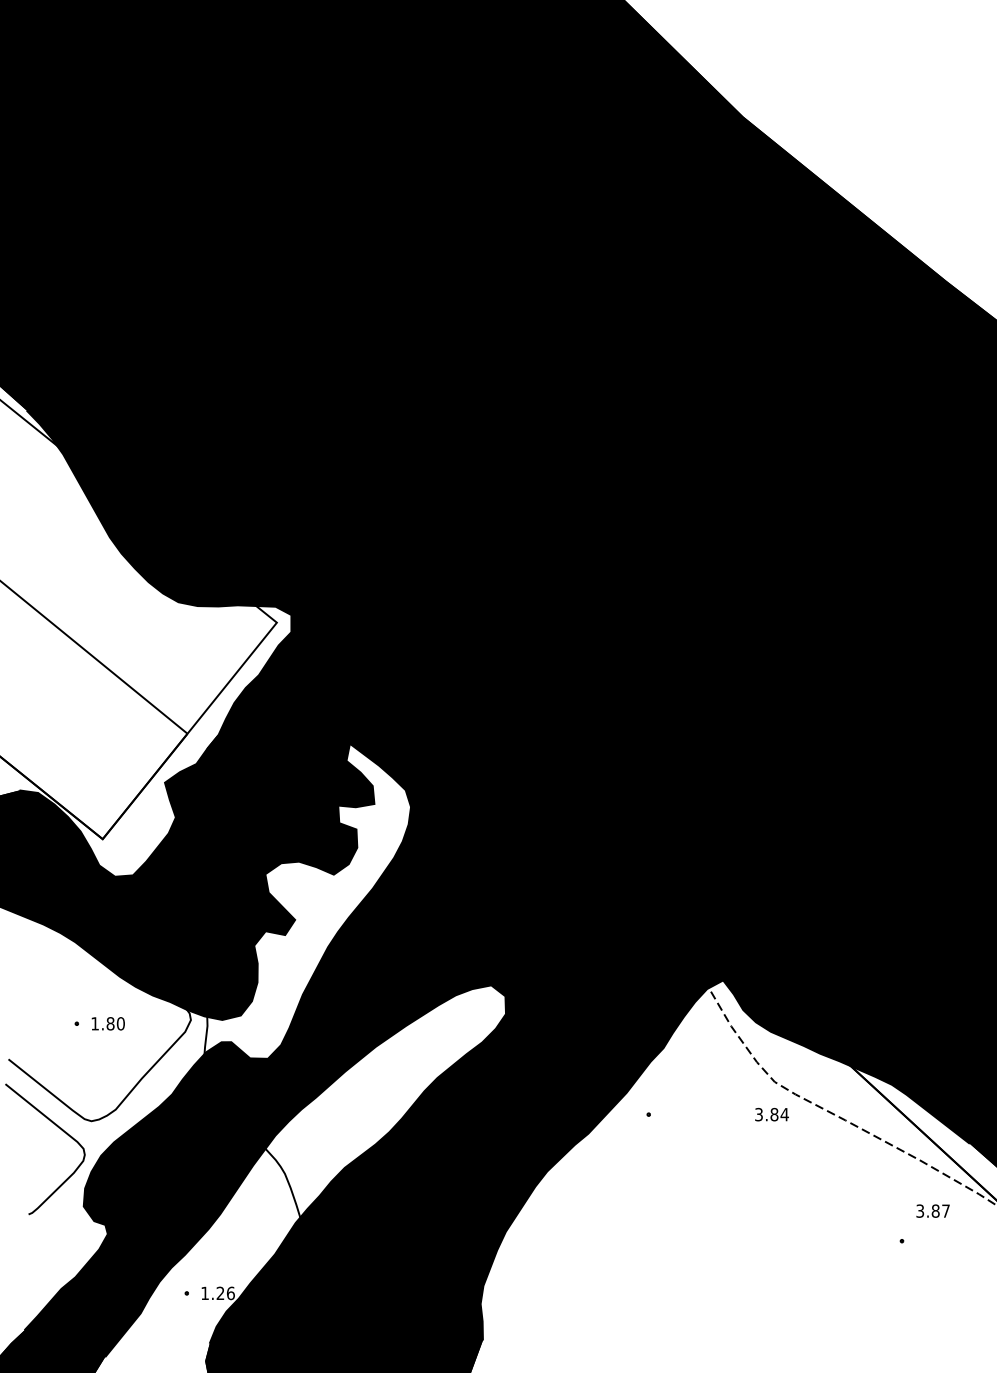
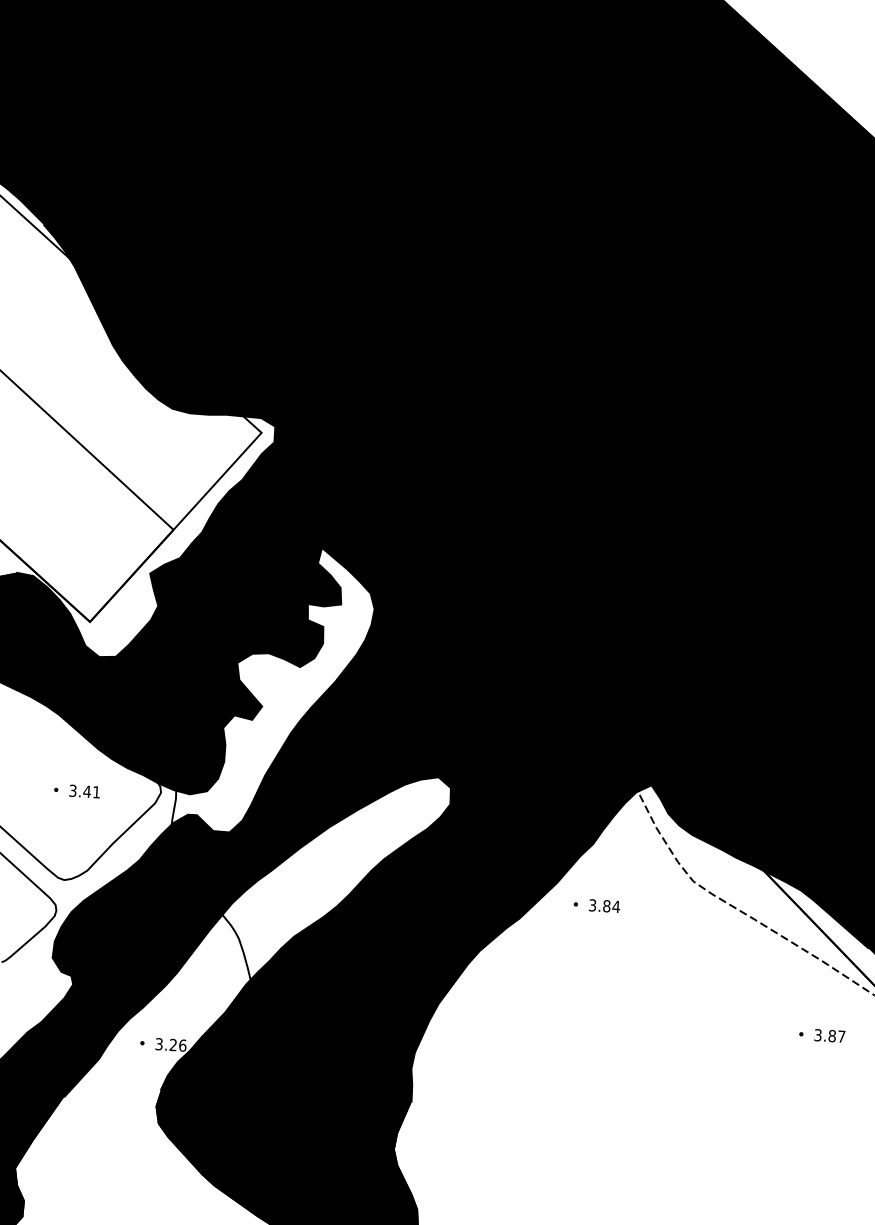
text: (107, 1023) -> (84, 791), 1.80 -> 3.41
text: (771, 1114) -> (604, 905), moved
text: (932, 1210) -> (829, 1035), moved
text: (204, 1293) -> (158, 1044), 1.26 -> 3.26

